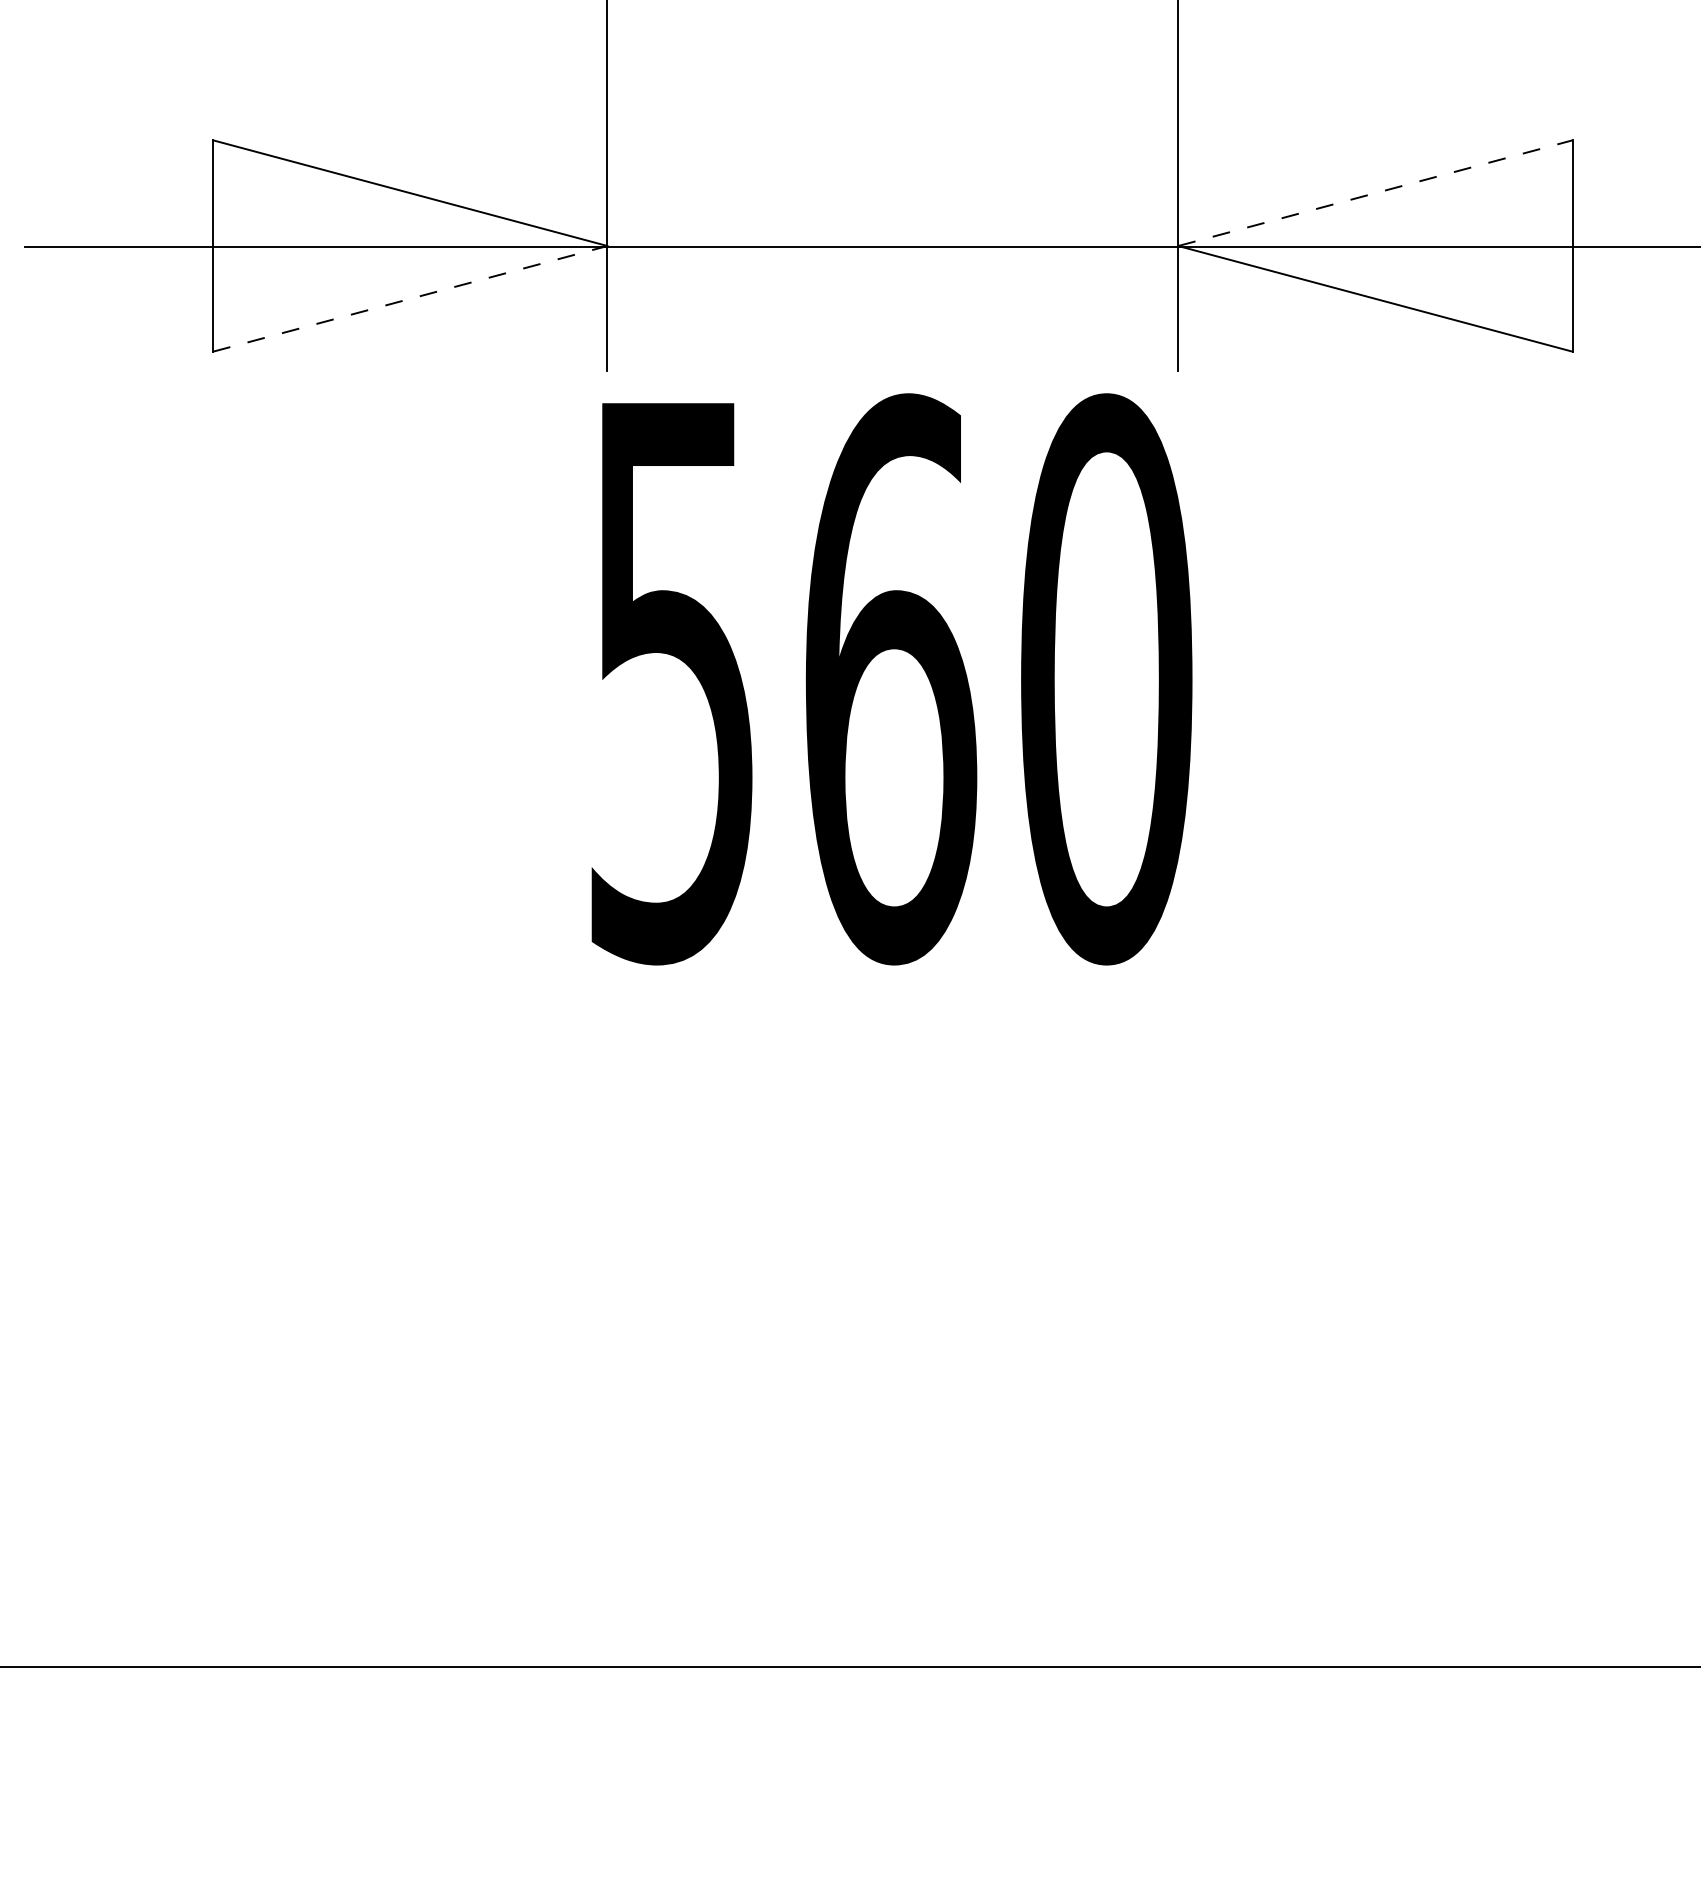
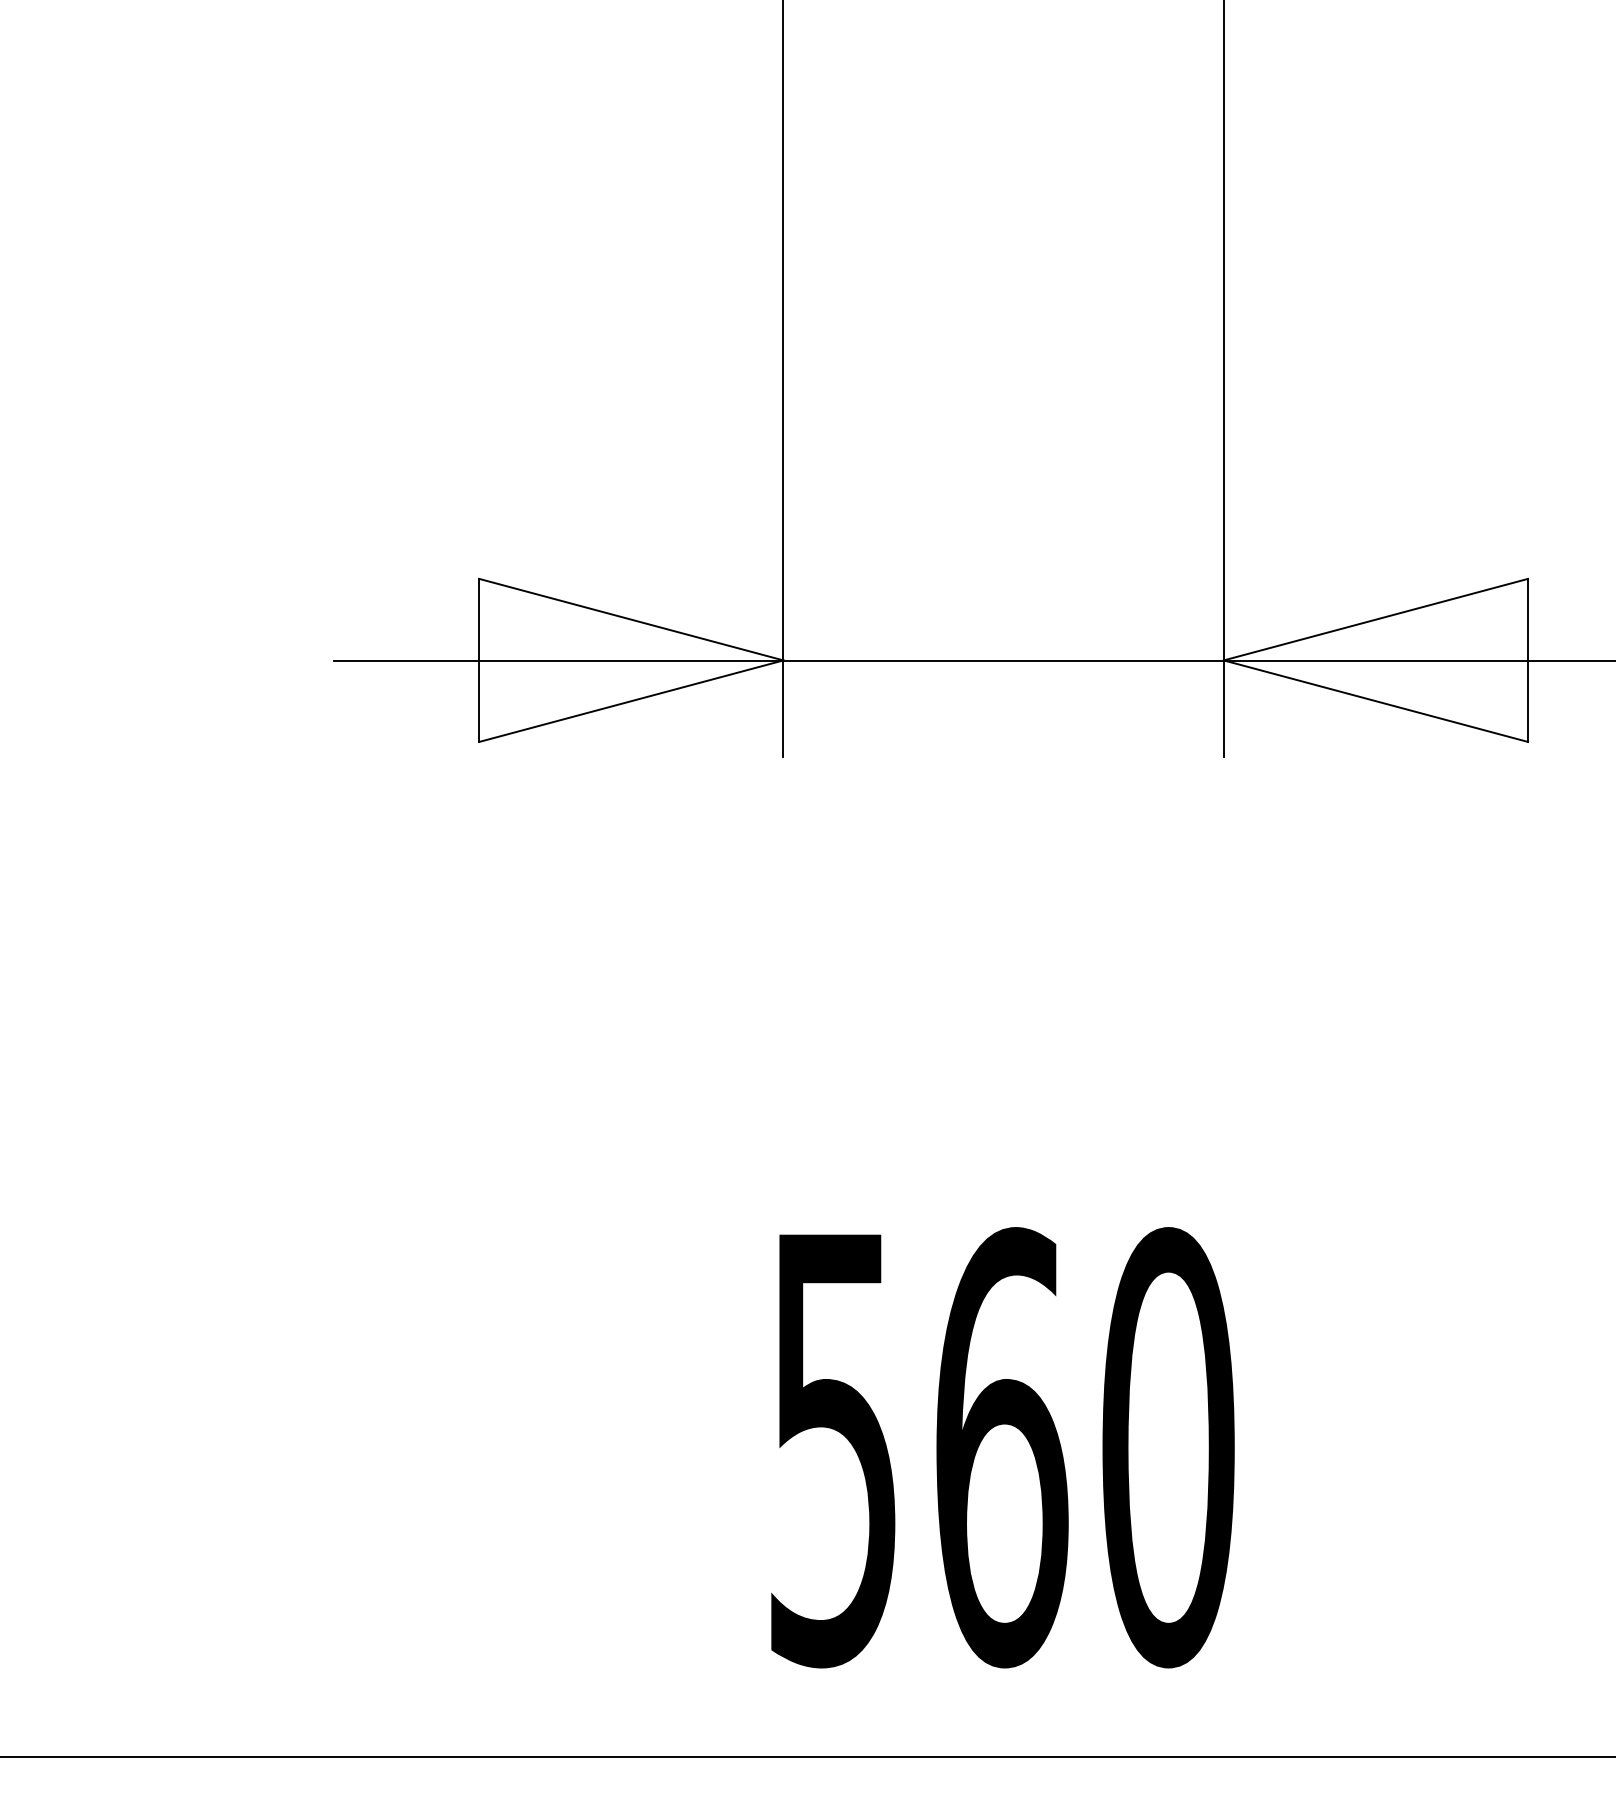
line: (1374, 192) -> (1375, 619), dashed -> solid
line: (410, 299) -> (631, 701), dashed -> solid
text: (891, 679) -> (1002, 1447), moved

